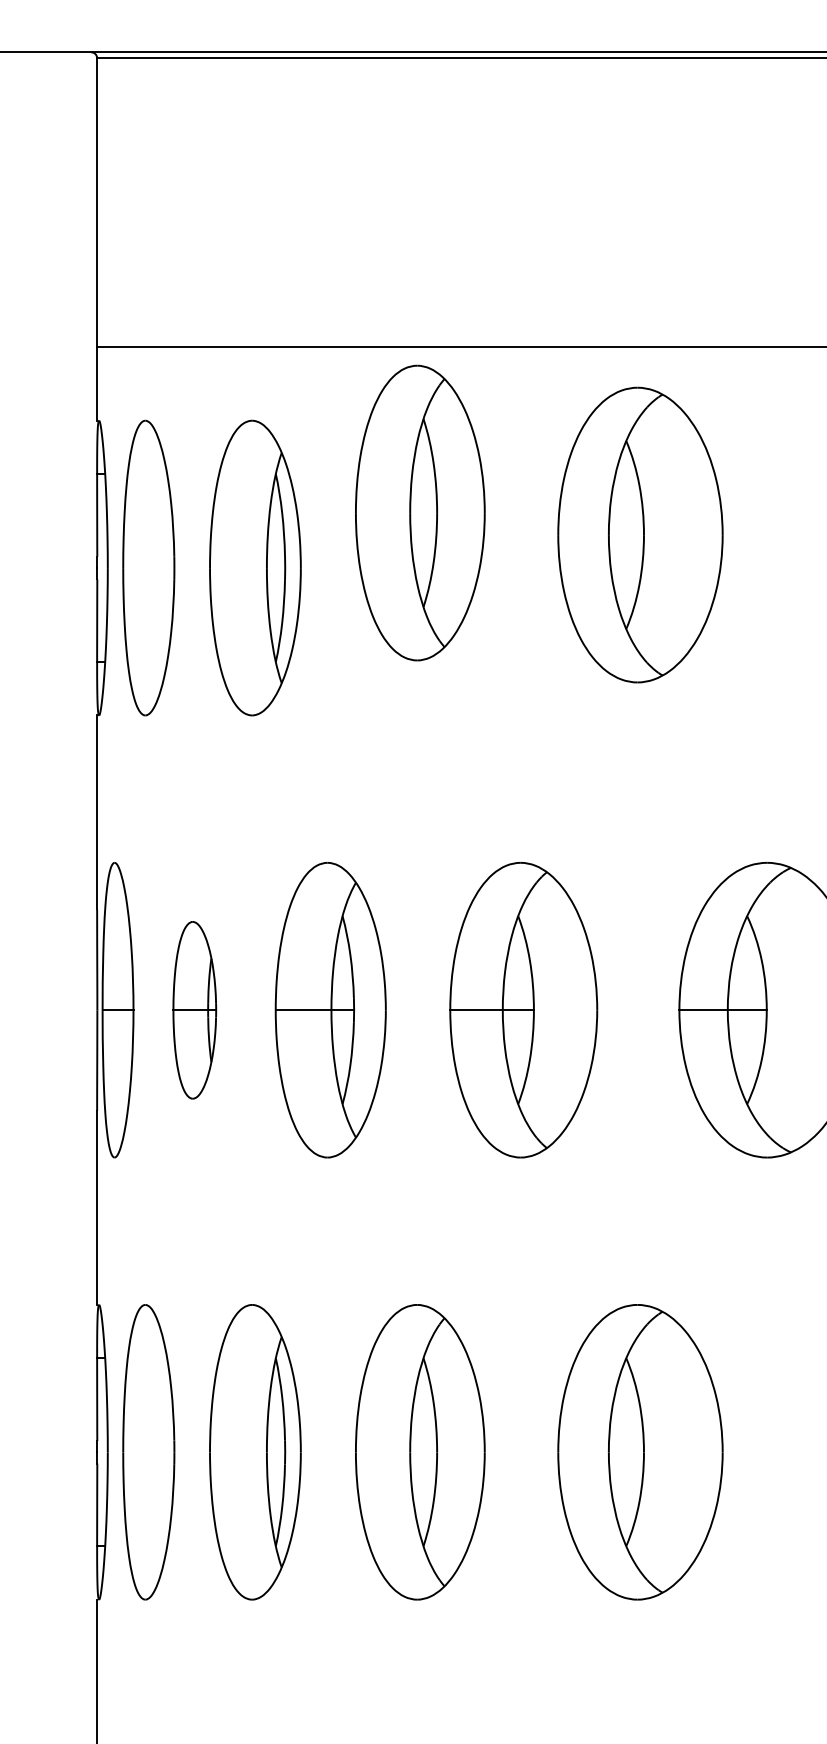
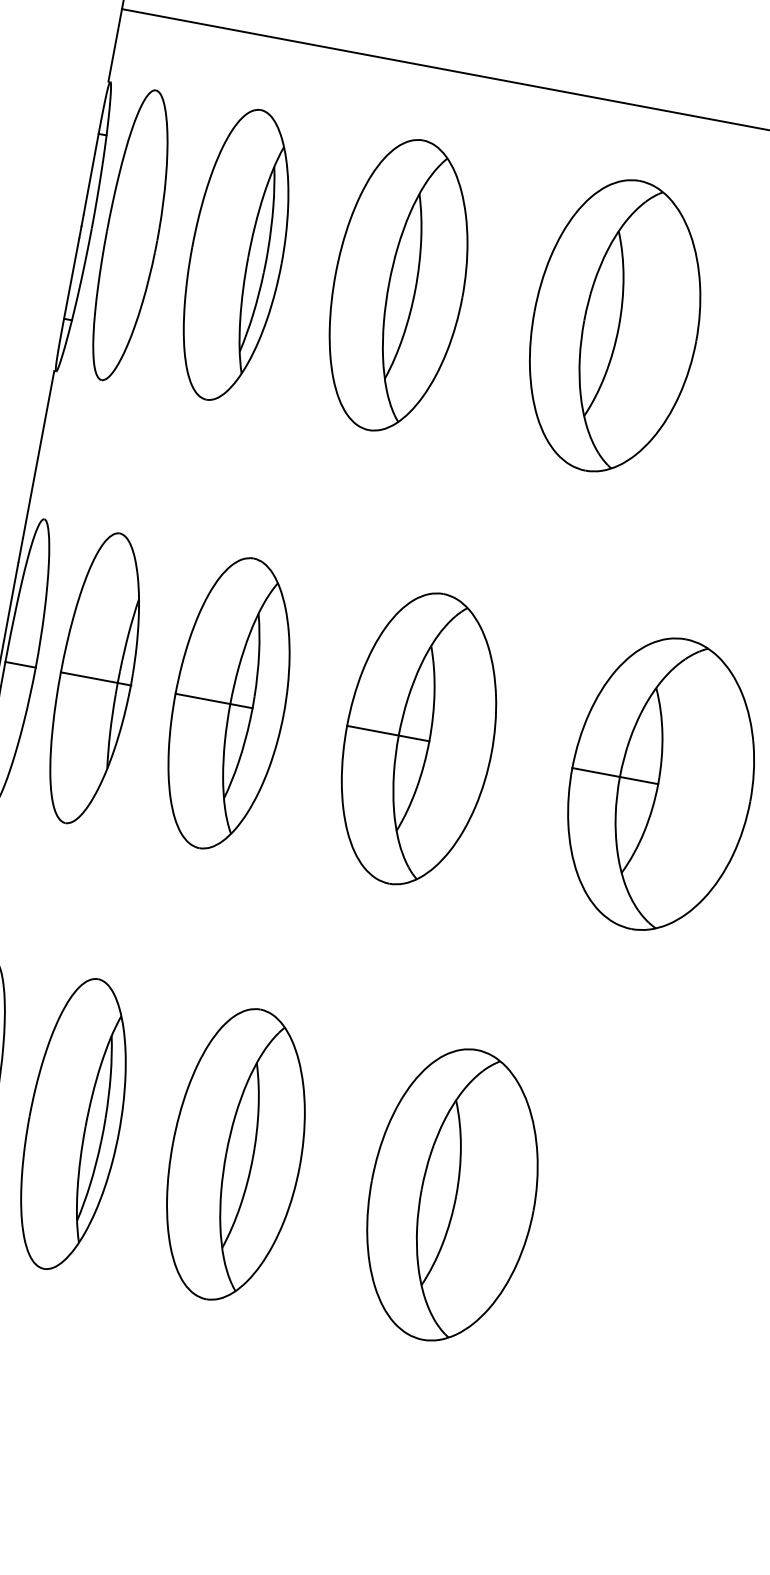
part: (420, 512) -> (399, 285), moved
part: (640, 534) -> (615, 325), moved
part: (194, 1010) -> (95, 679), size x1.67

